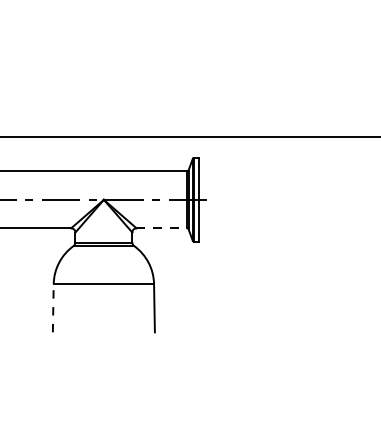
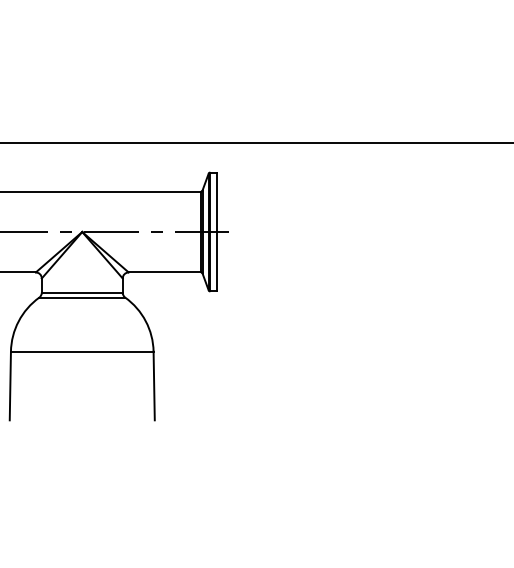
line: (162, 228) -> (165, 272), dashed -> solid
line: (53, 307) -> (10, 385), dashed -> solid

